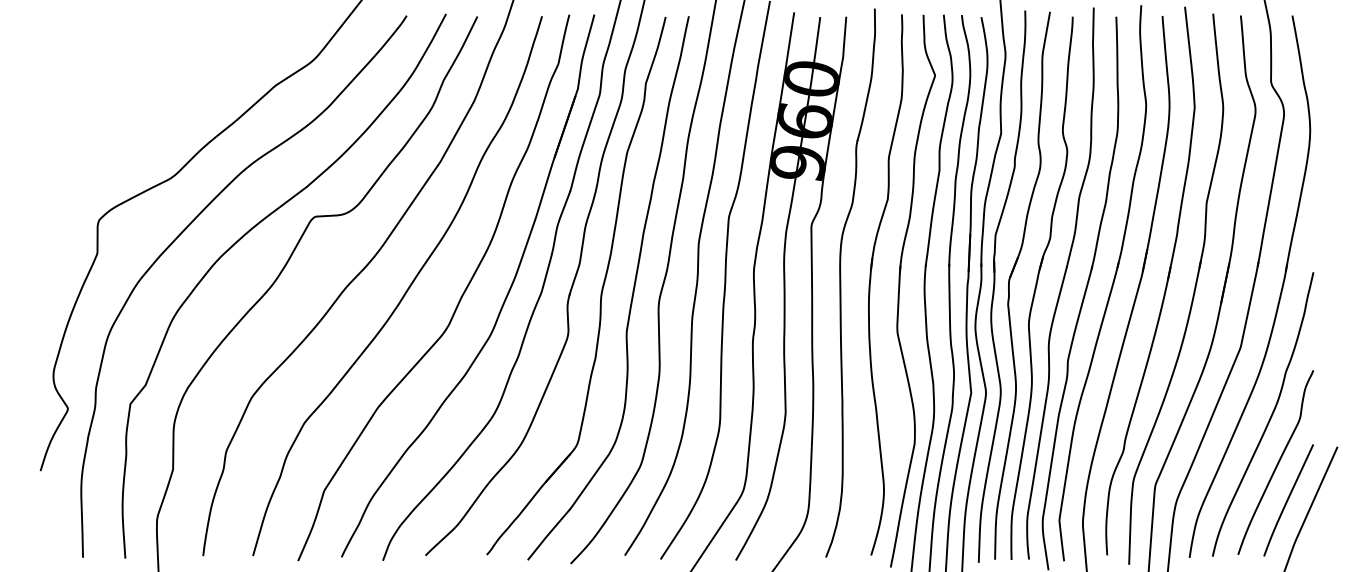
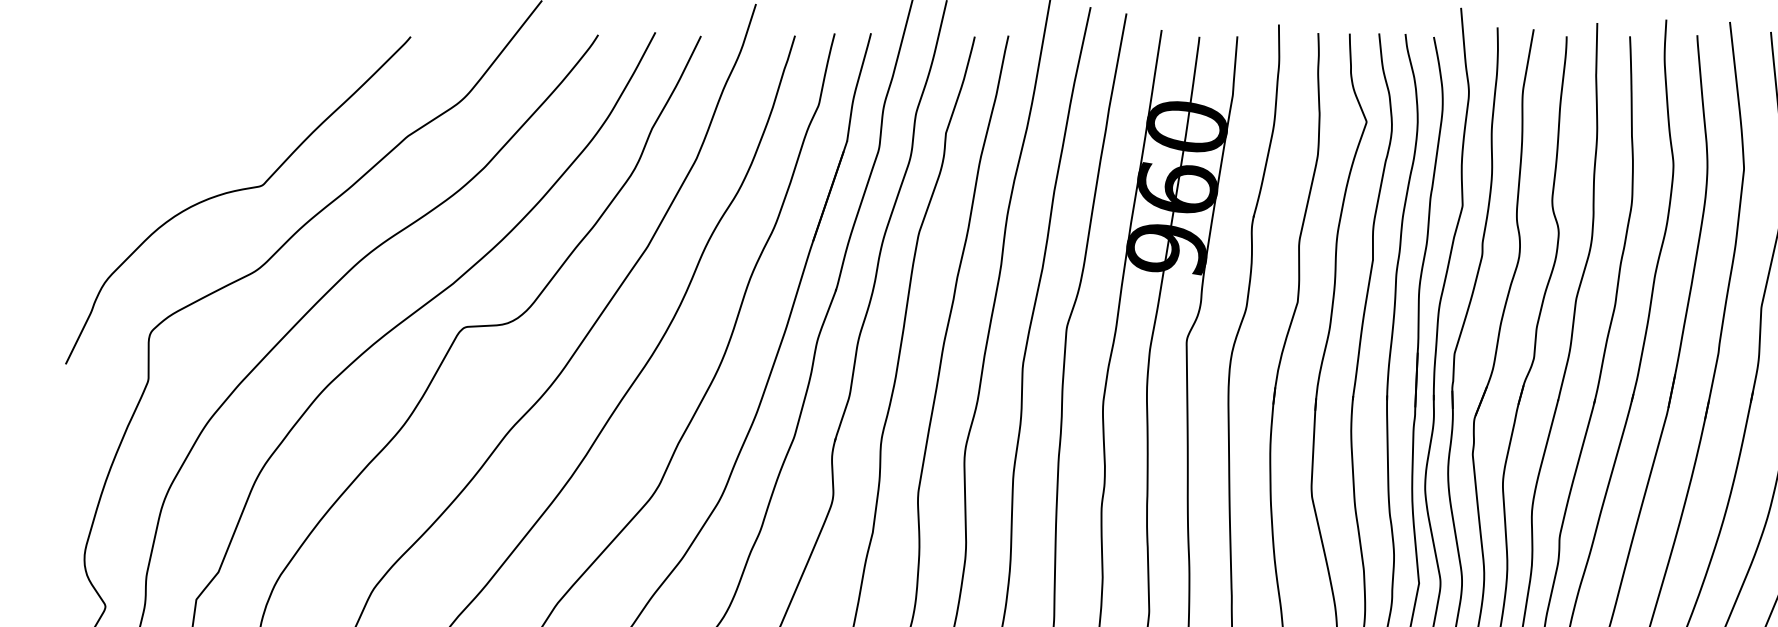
curve: (156, 124) -> (234, 193), added

